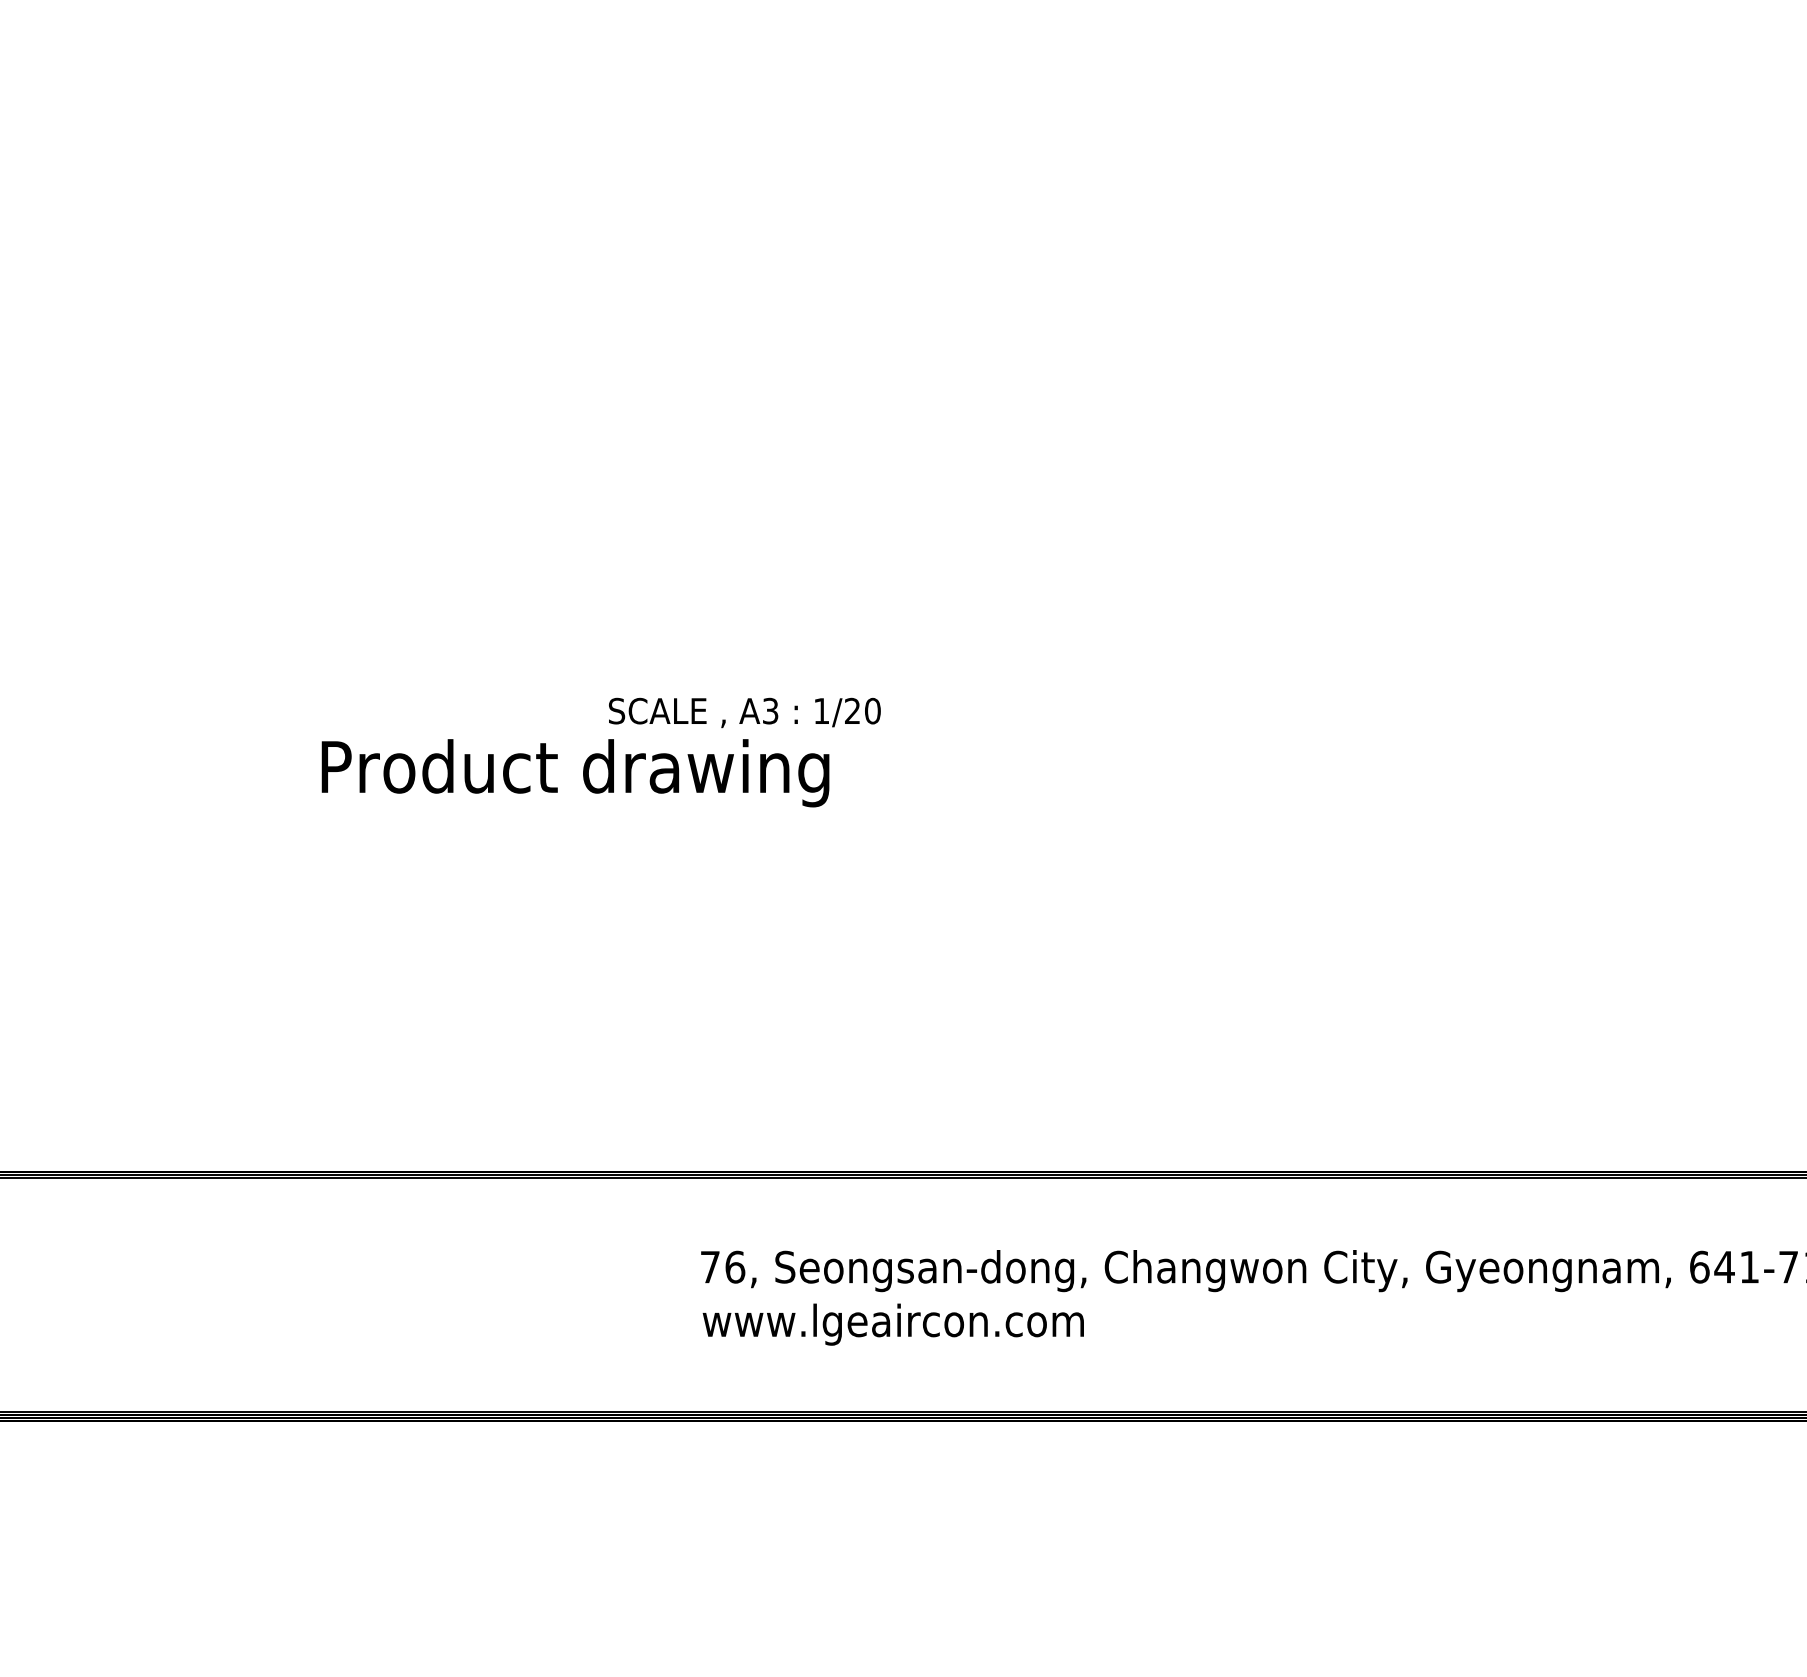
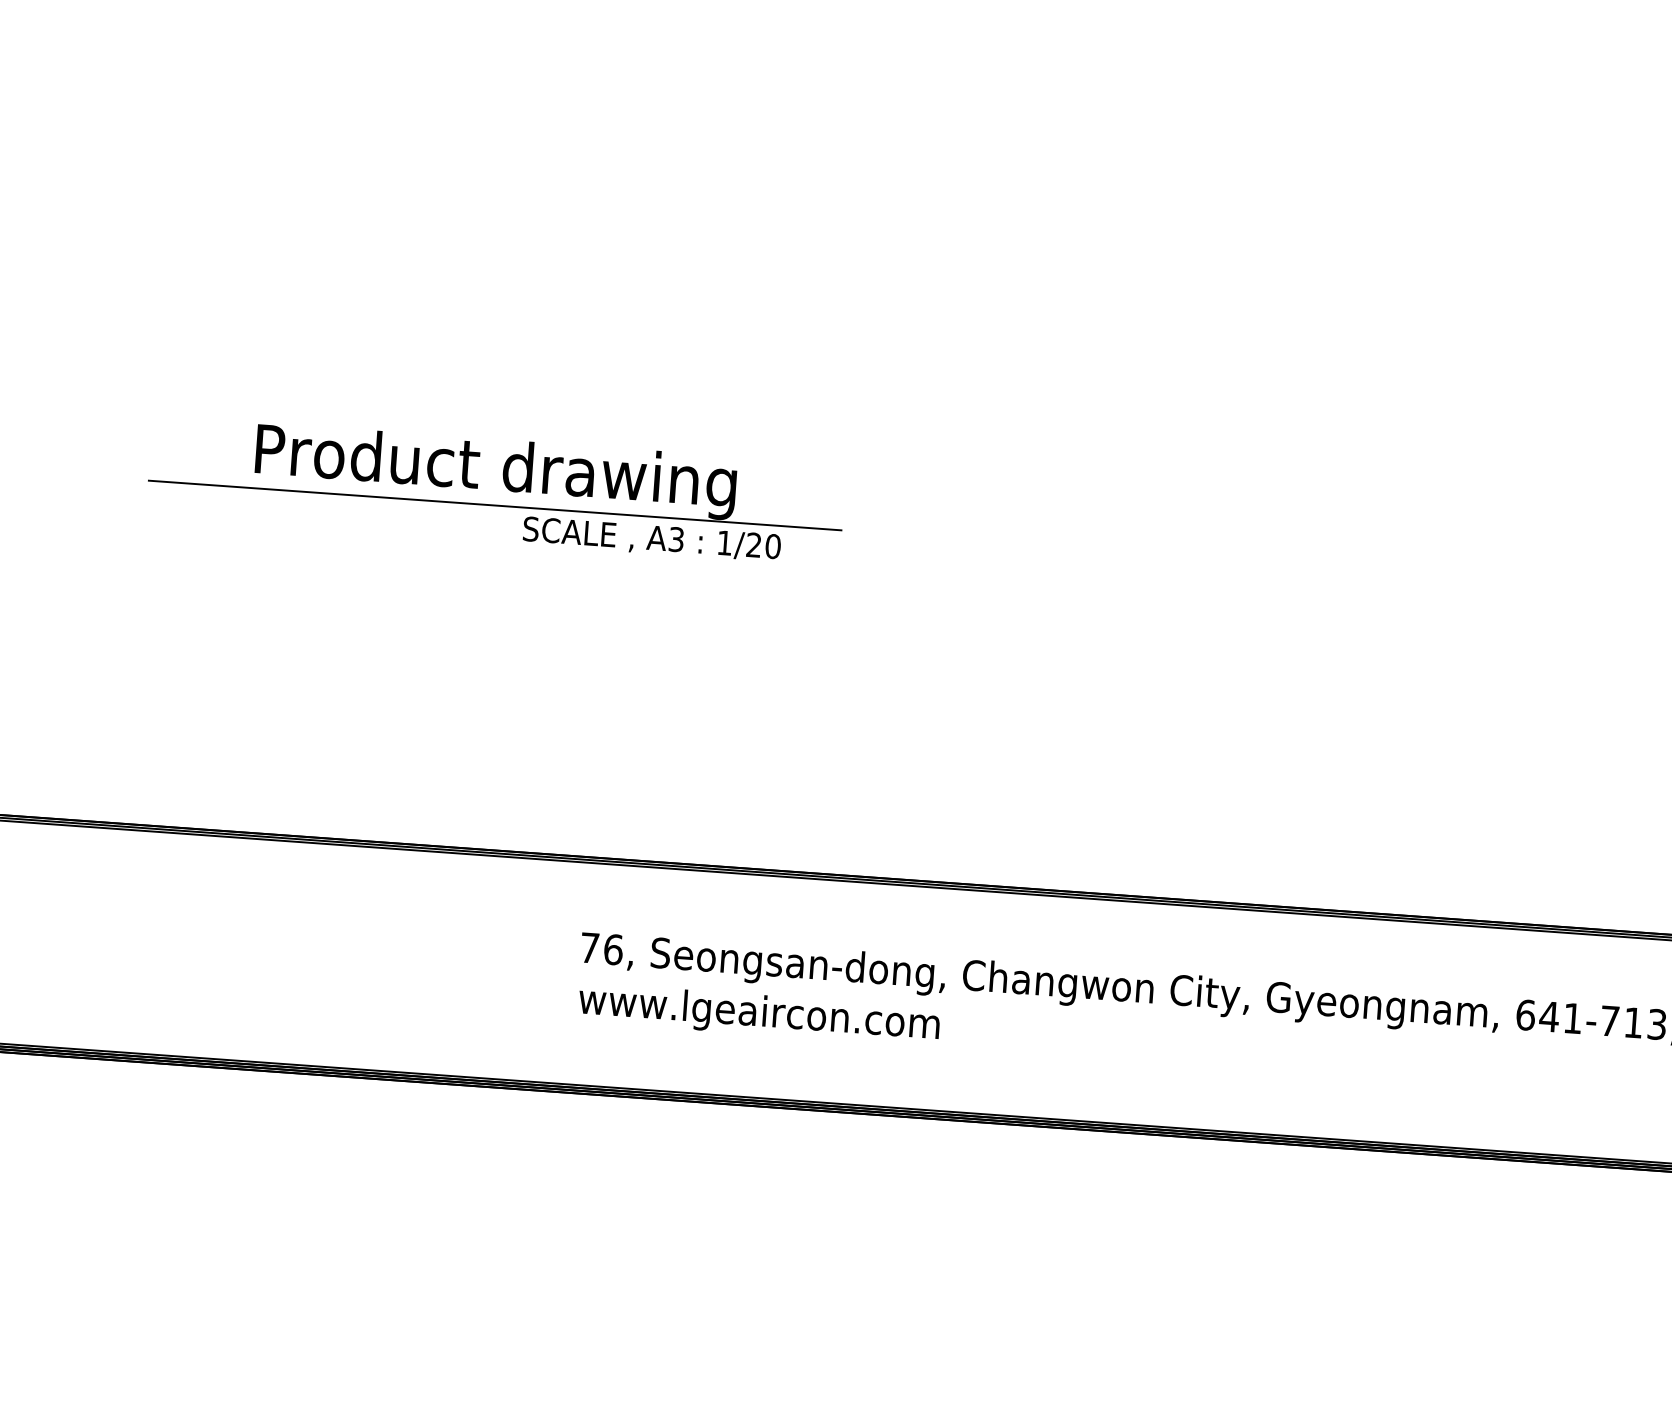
text: (744, 712) -> (651, 539), moved
line: (577, 808) -> (495, 505), added

